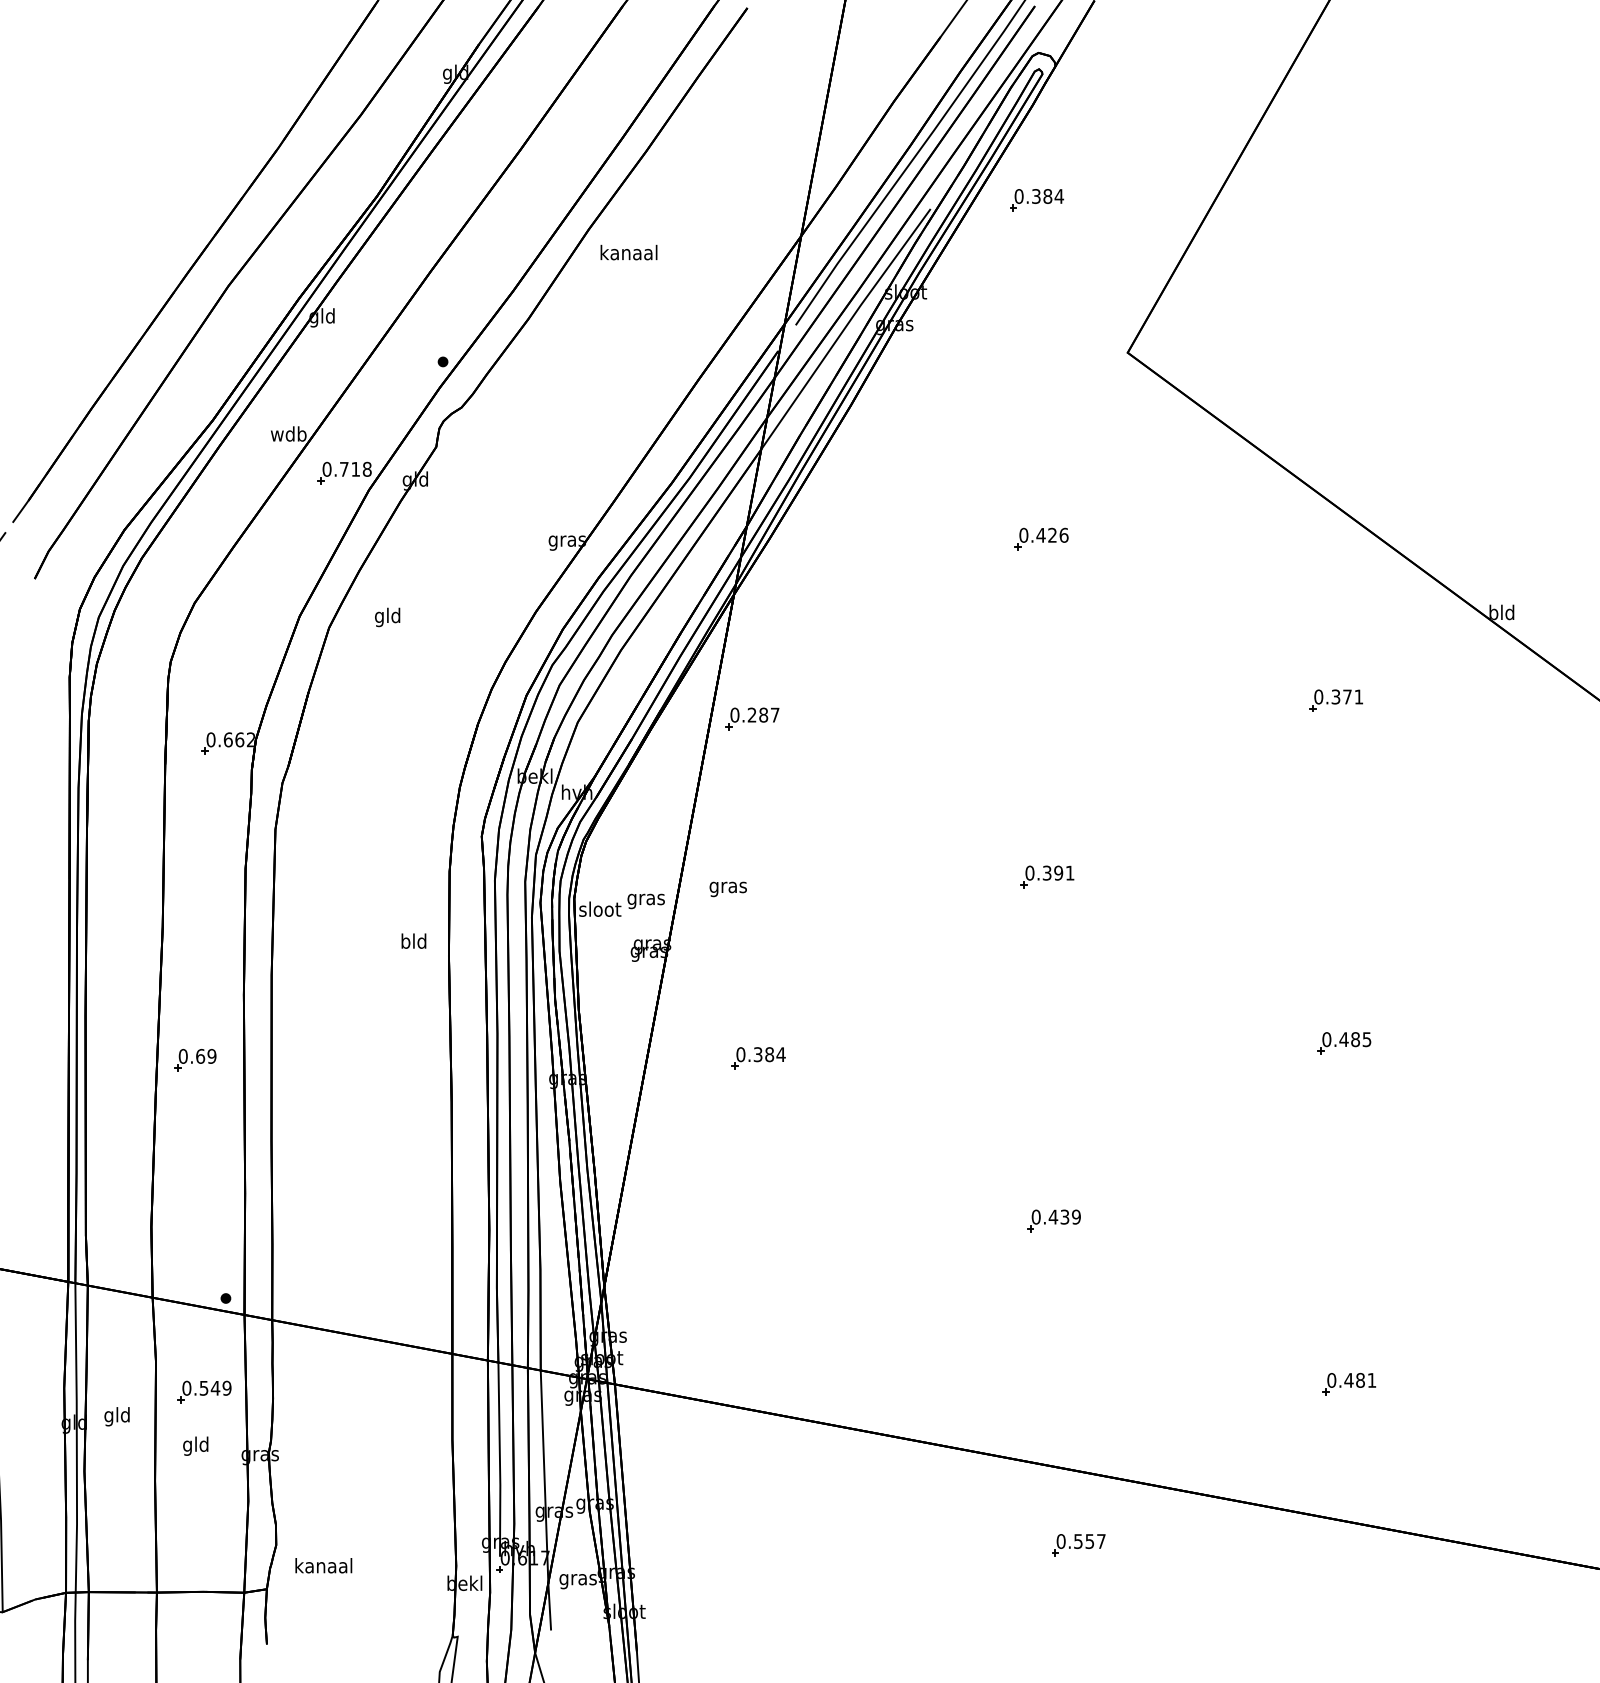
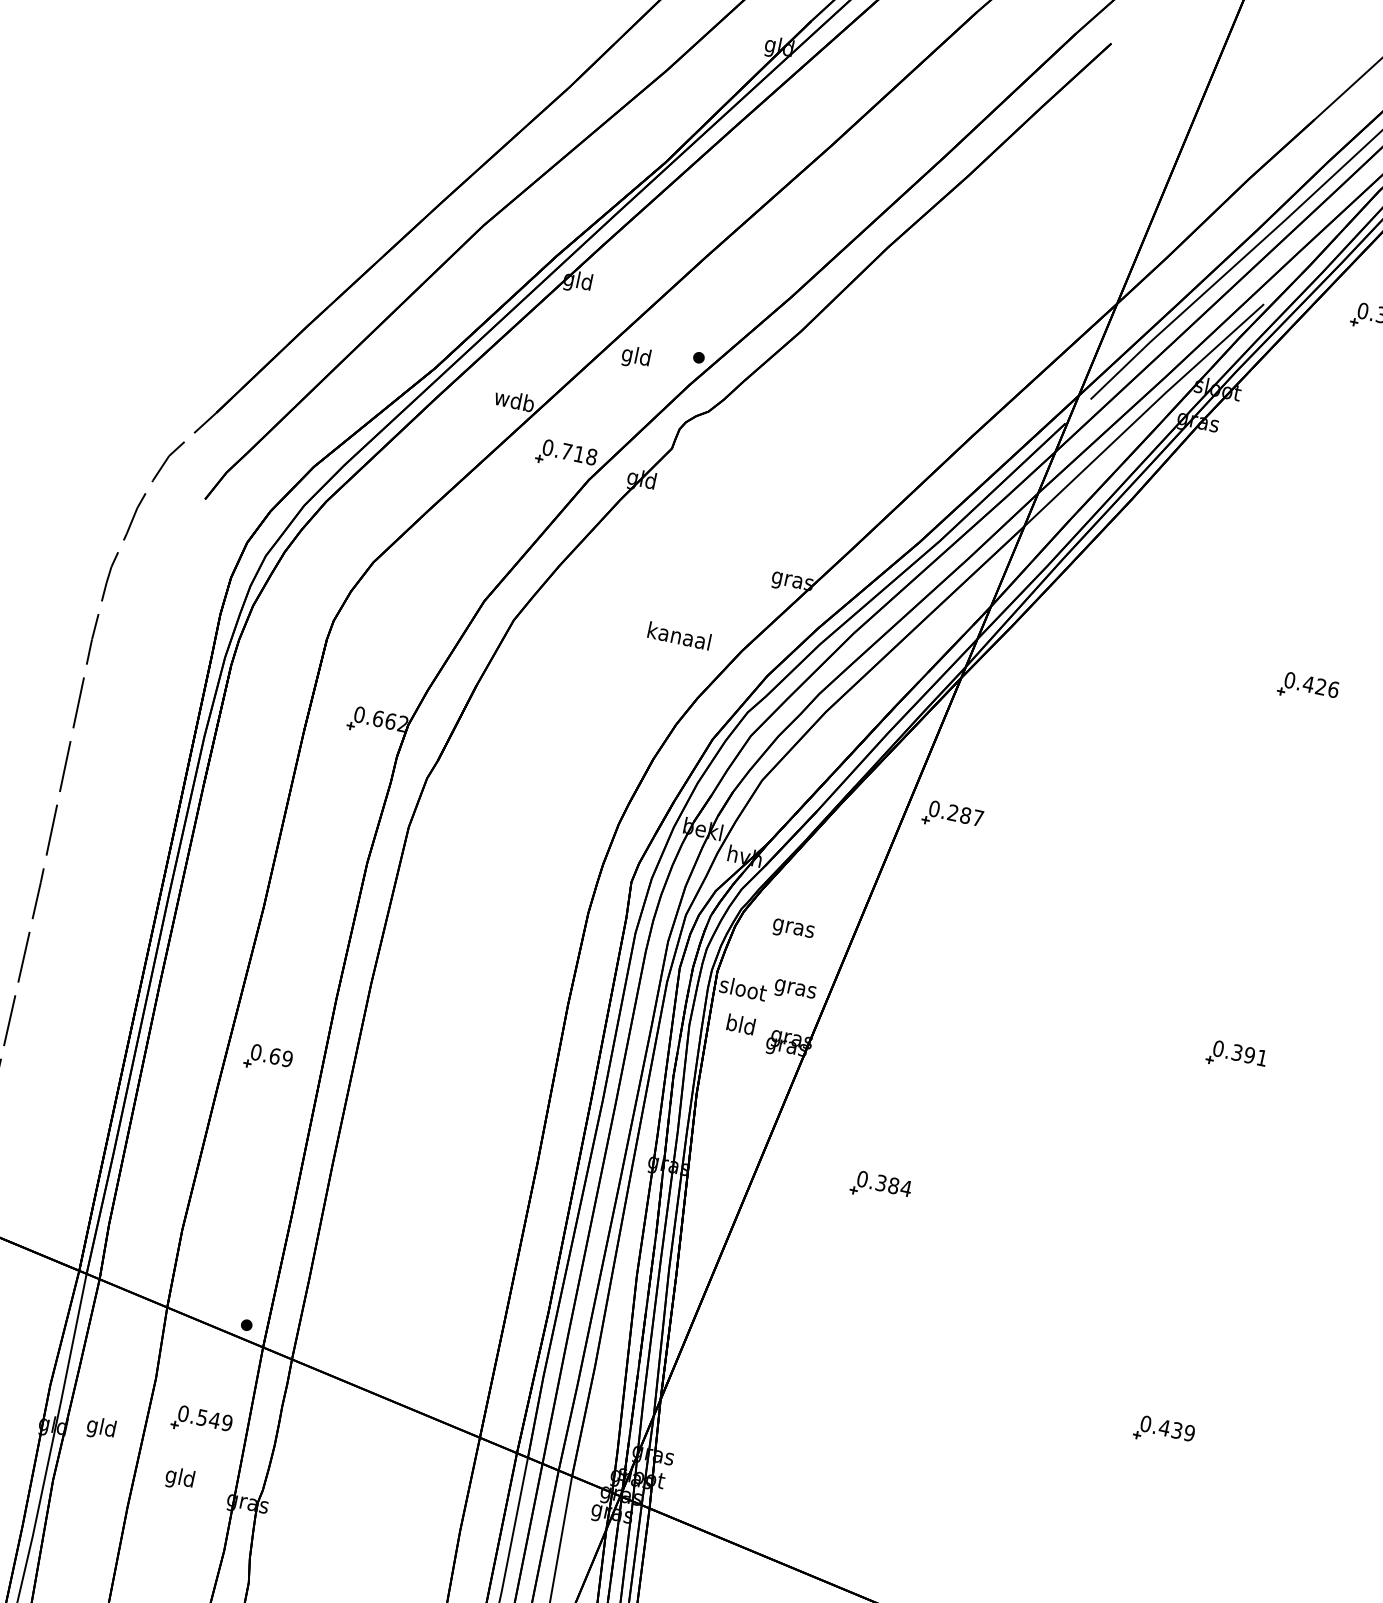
text: (628, 252) -> (678, 635), moved
text: (387, 617) -> (635, 357), moved
text: (727, 889) -> (792, 930), moved
text: (413, 940) -> (740, 1023), moved

